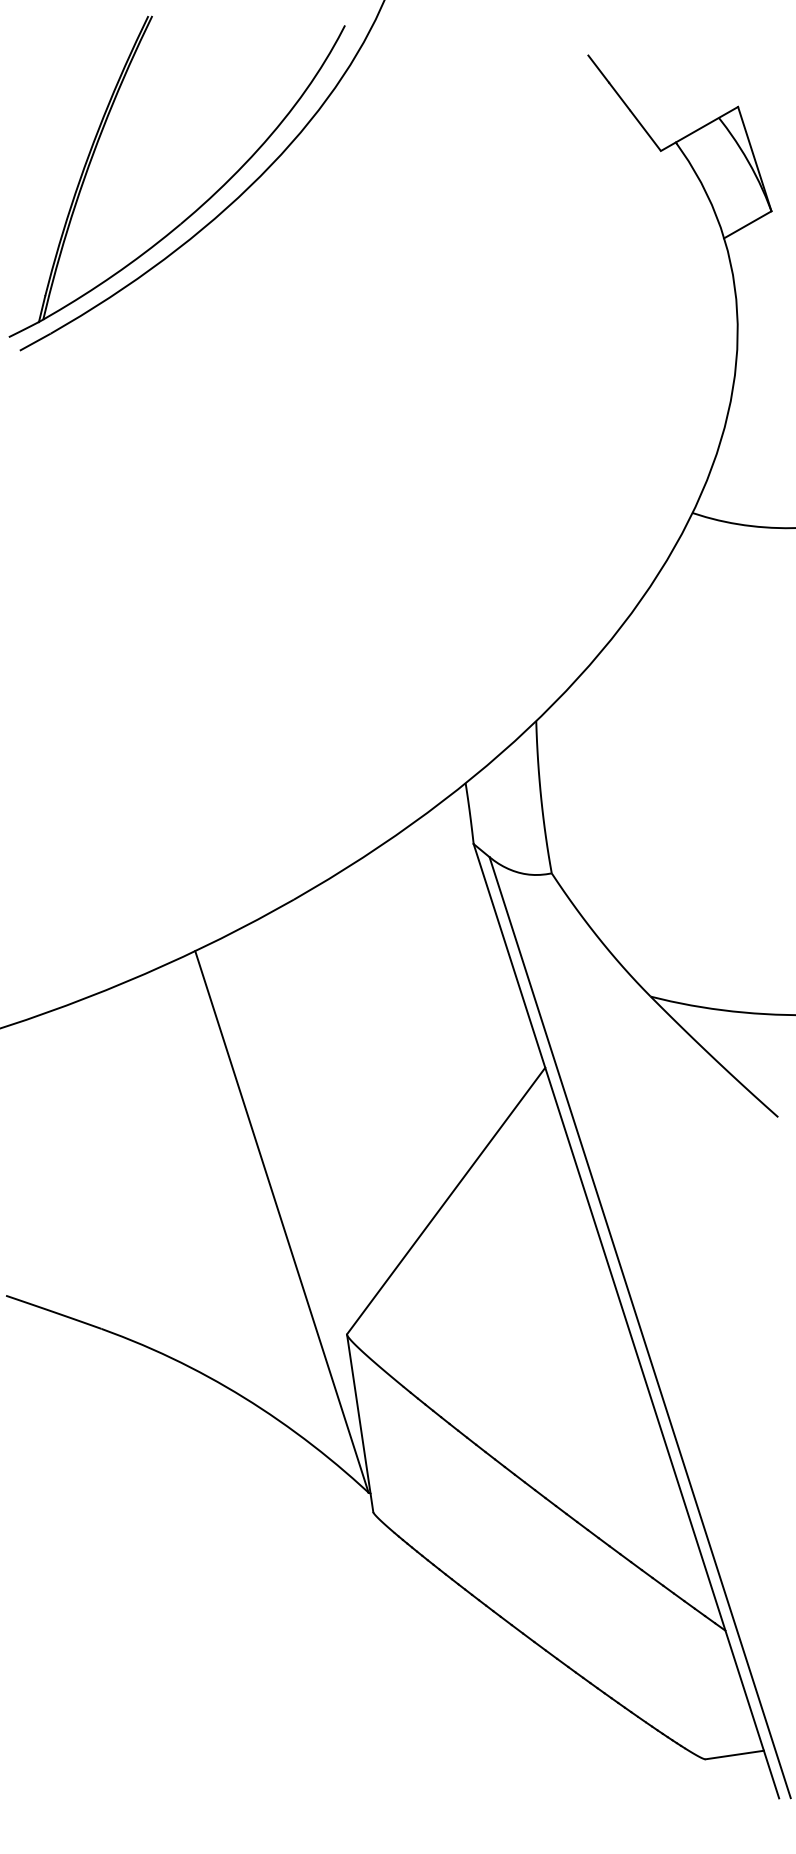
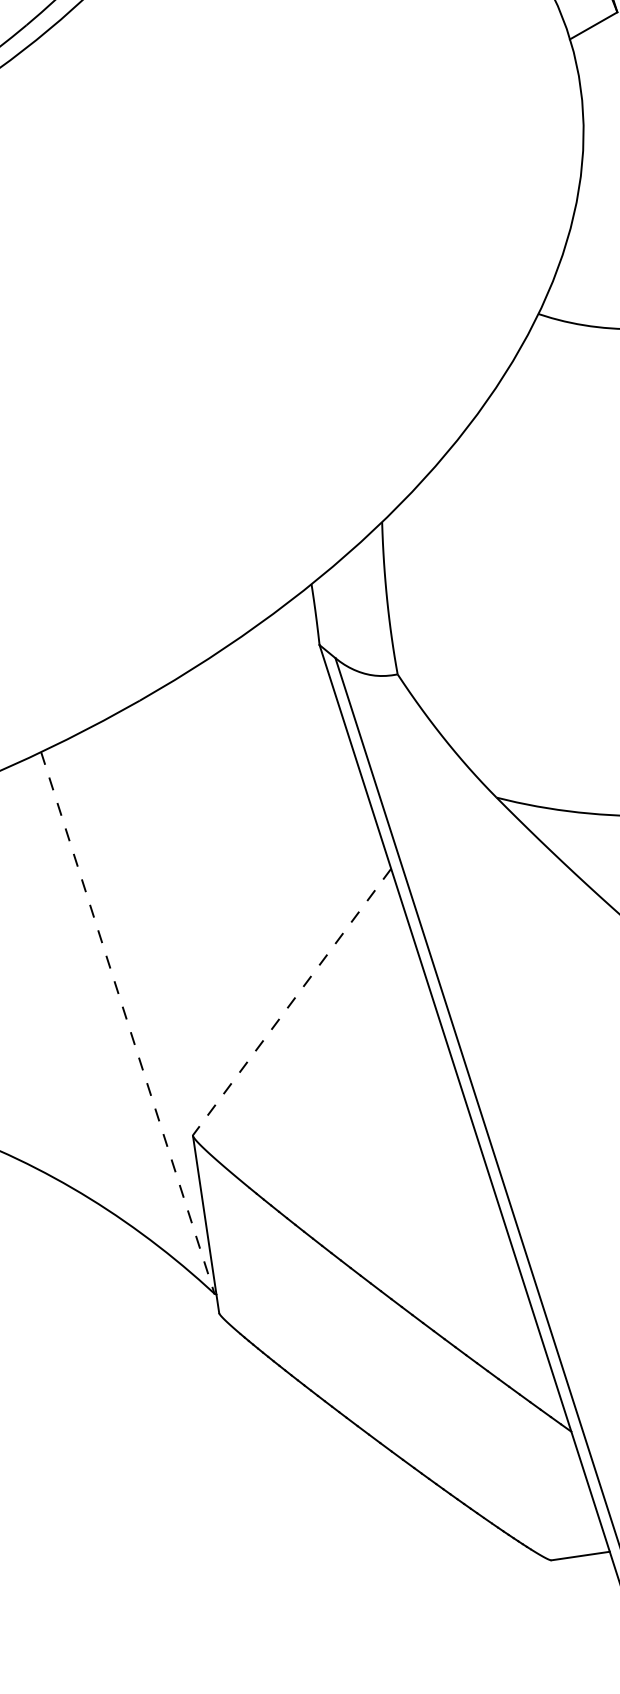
line: (446, 1200) -> (292, 1001), solid -> dashed
line: (282, 1222) -> (128, 1023), solid -> dashed

